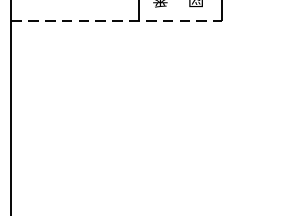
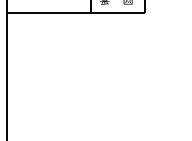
line: (117, 20) -> (76, 13), dashed -> solid

